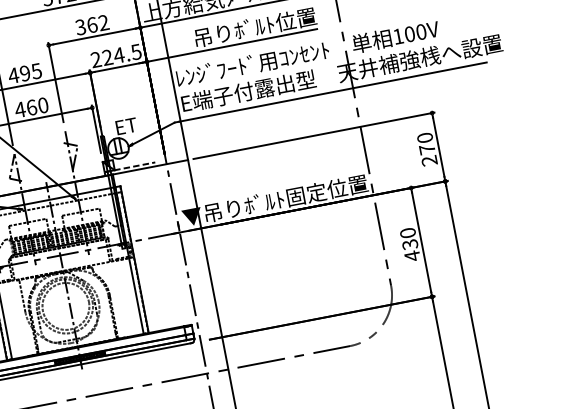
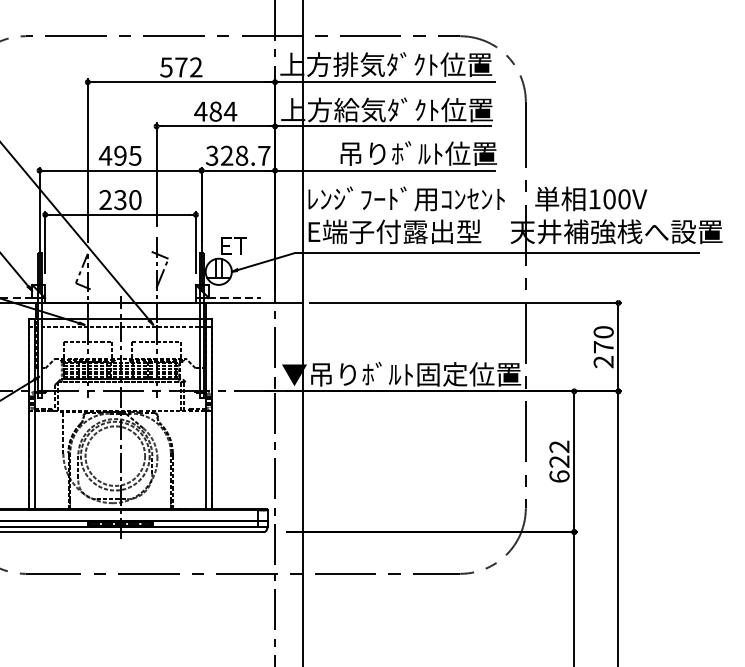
text: (92, 25) -> (215, 111), 362 -> 484
text: (115, 55) -> (237, 155), 224.5 -> 328.7
text: (25, 109) -> (112, 200), 460 -> 230
text: (410, 244) -> (559, 461), 430 -> 622

